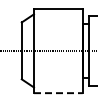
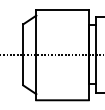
line: (58, 93) -> (62, 100), dashed -> solid

